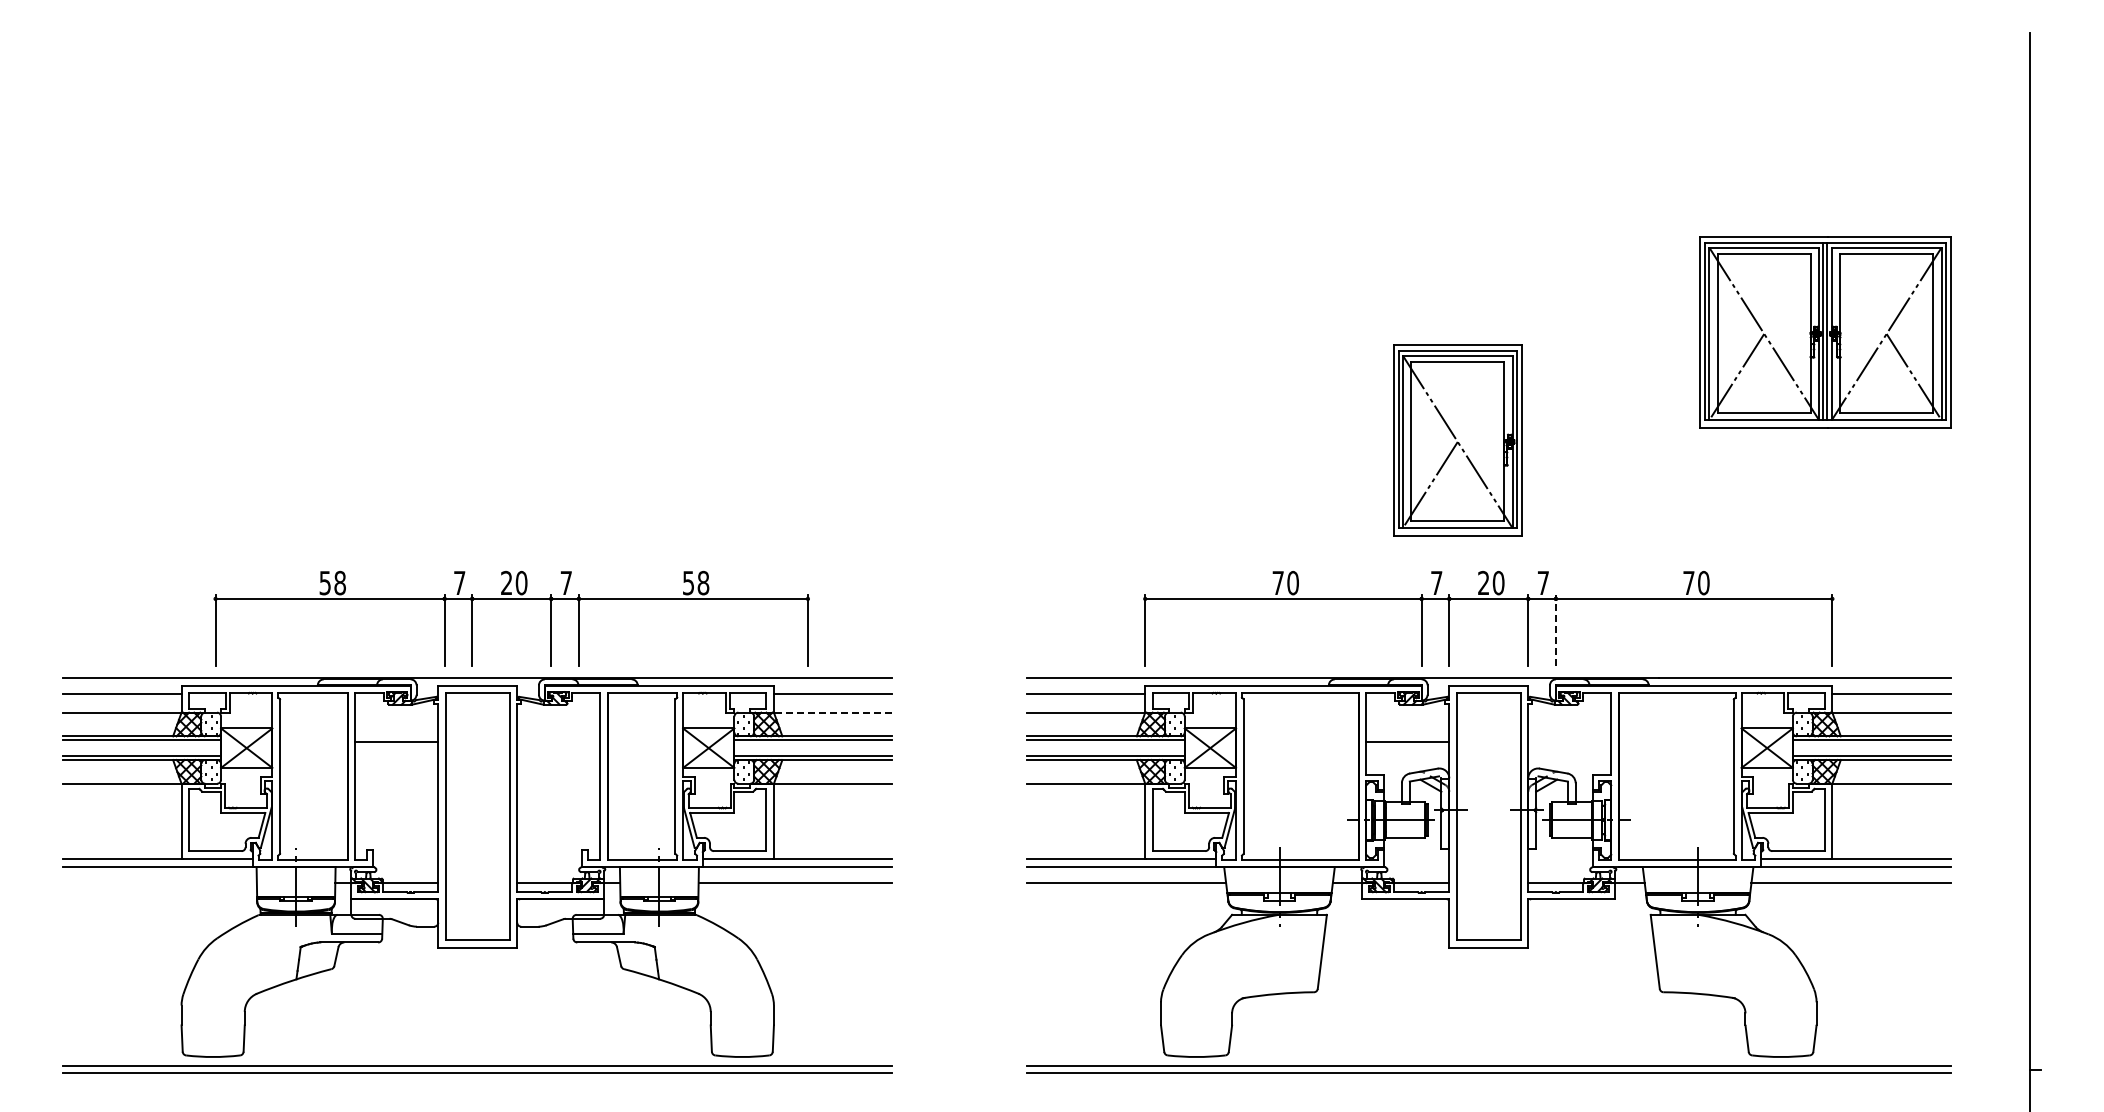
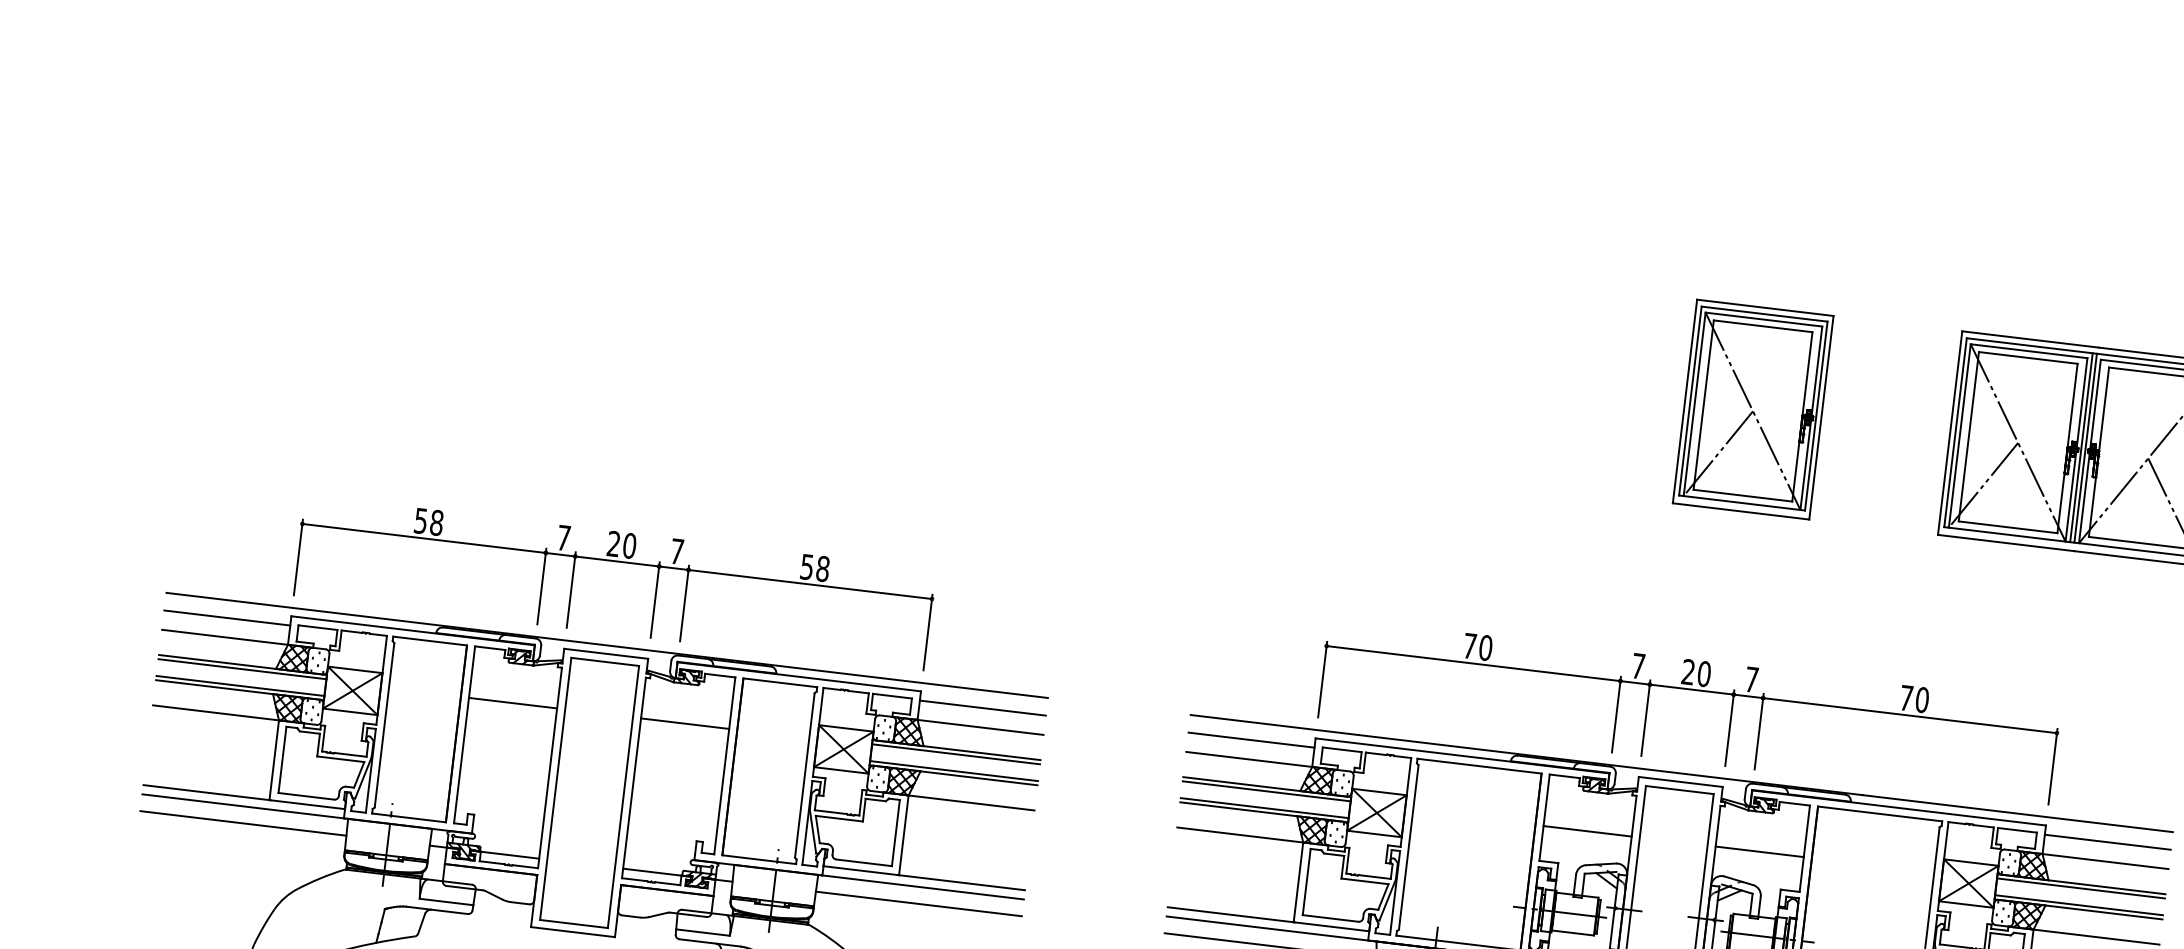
part: (1457, 440) -> (1752, 409), moved
part: (511, 599) -> (616, 562), moved
line: (1555, 630) -> (1758, 731), dashed -> solid
line: (831, 712) -> (978, 727), dashed -> solid
line: (558, 741) -> (684, 723), added
line: (1569, 741) -> (1759, 851), added
line: (159, 883) -> (242, 823), added

